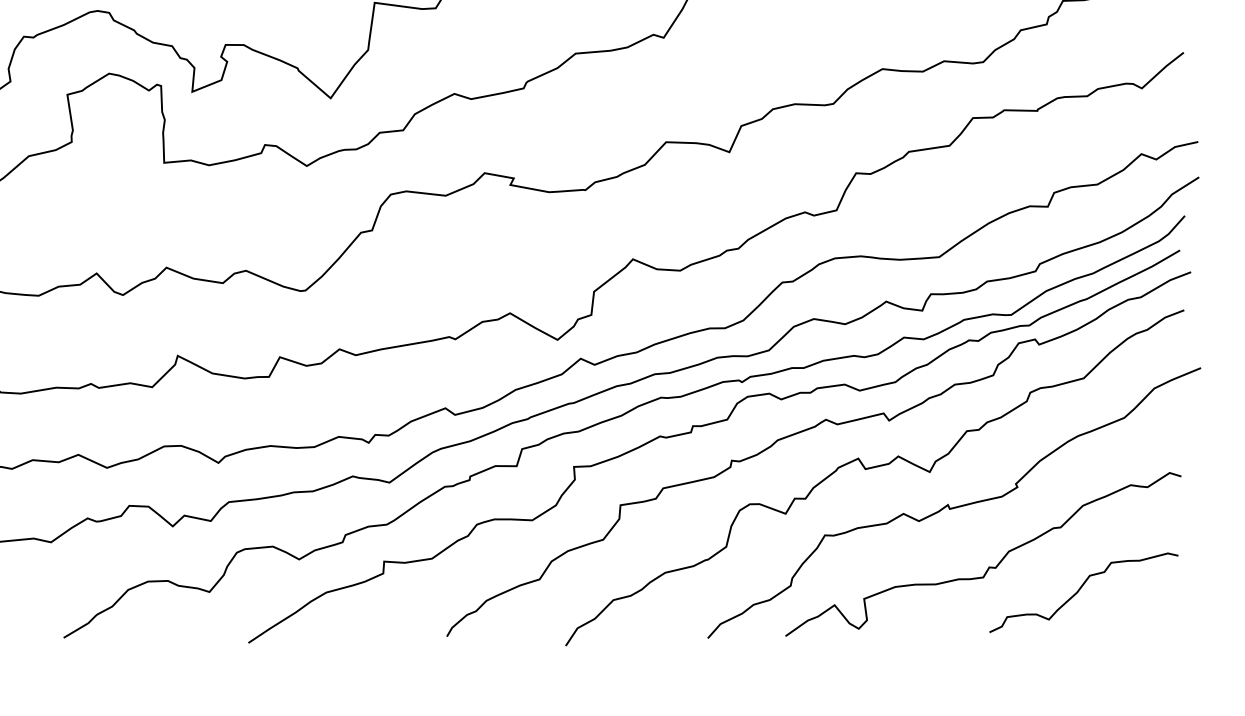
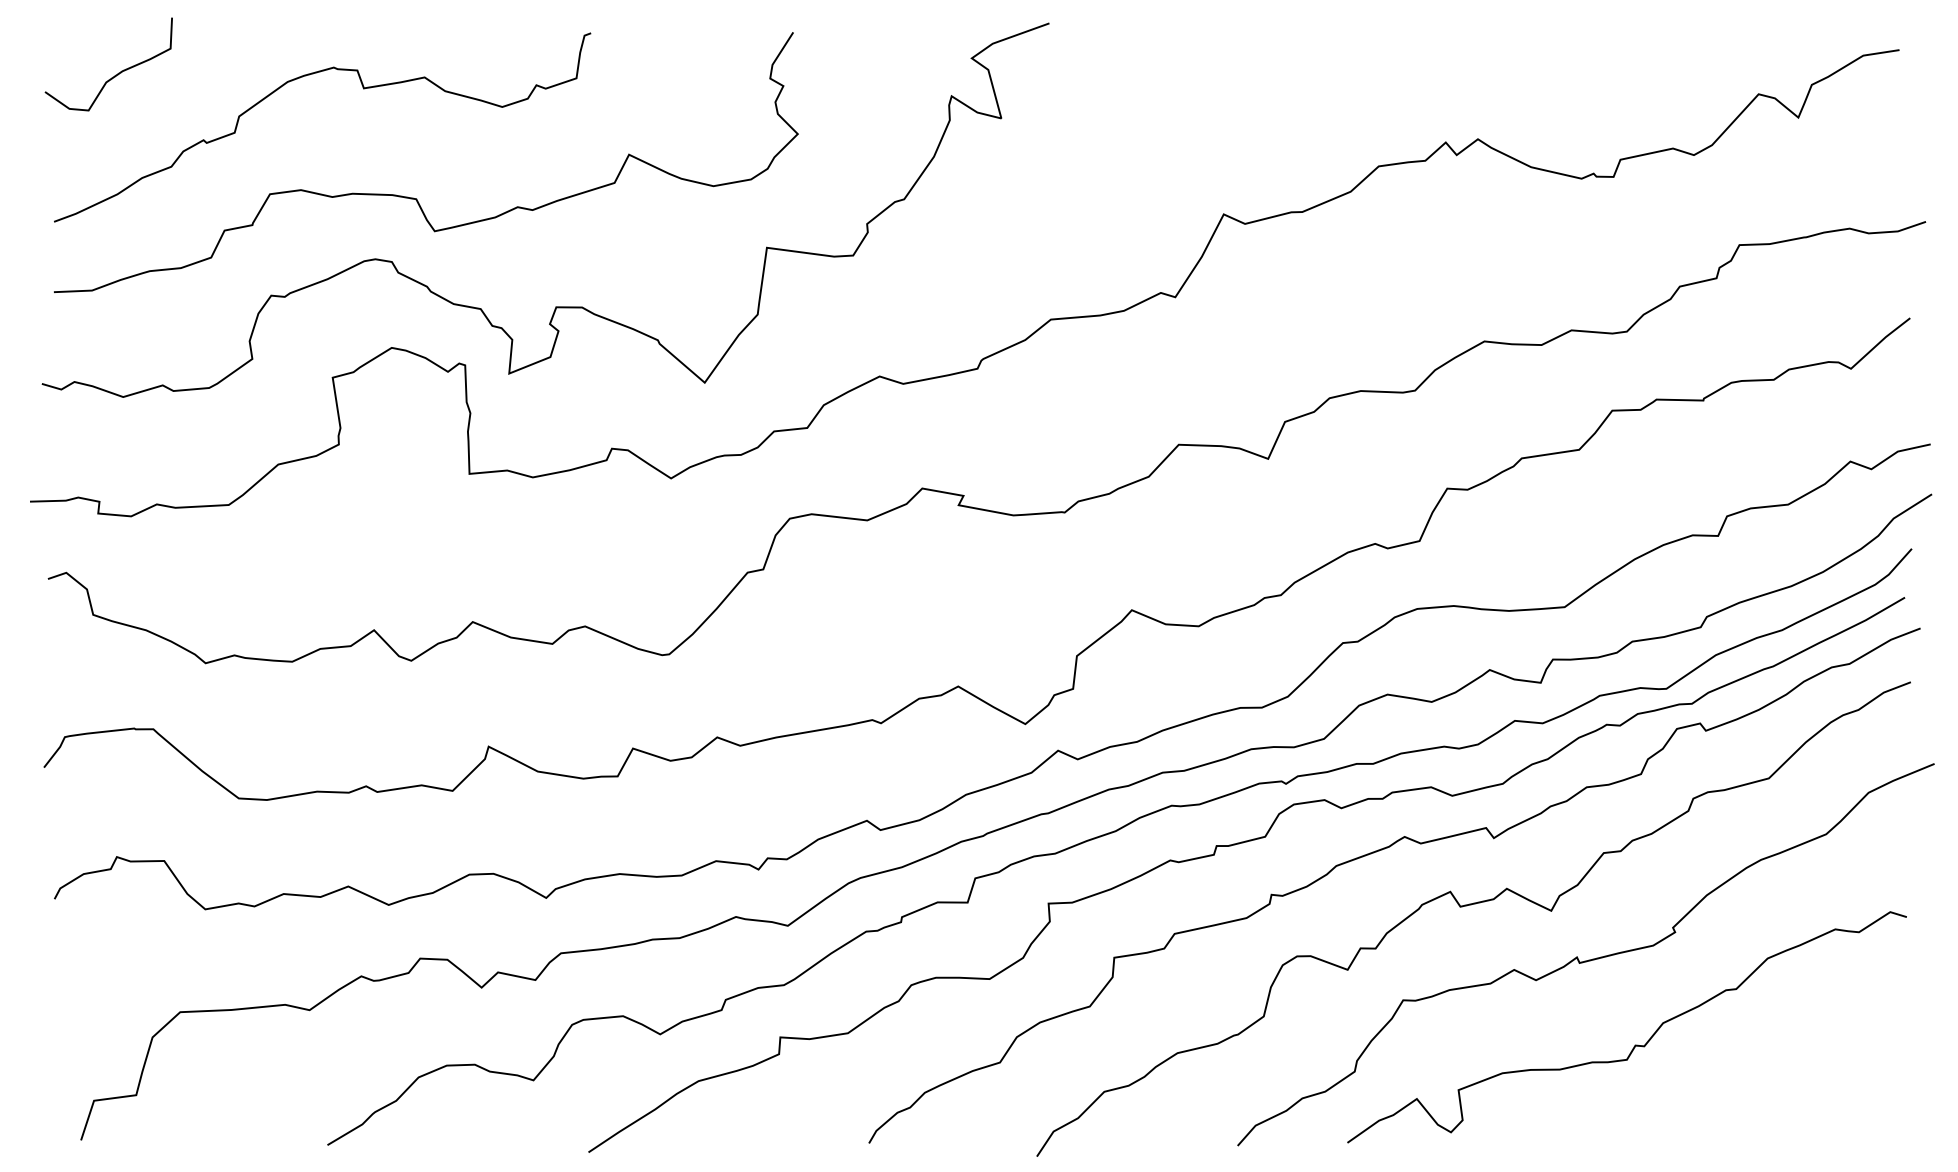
curve: (1080, 589) -> (1764, 1076), removed

